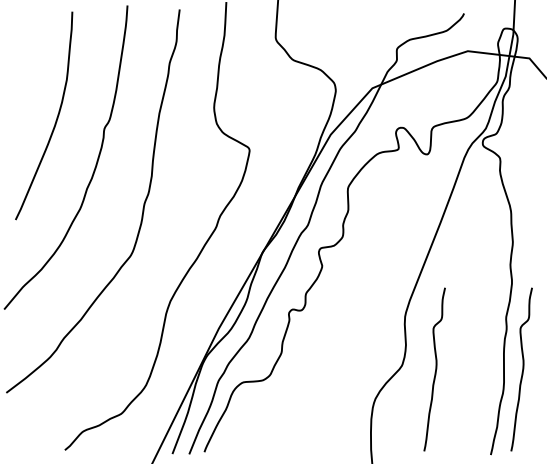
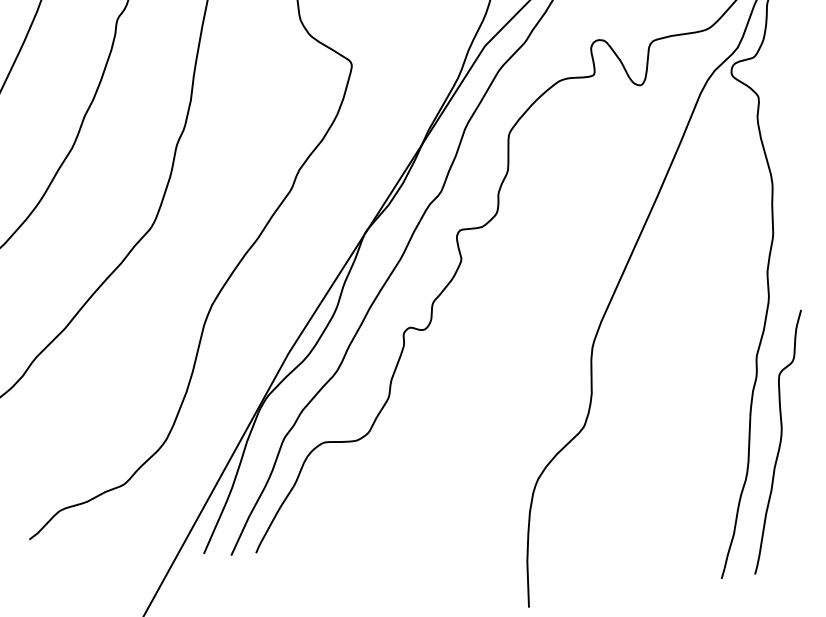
curve: (435, 369) -> (637, 435), removed

